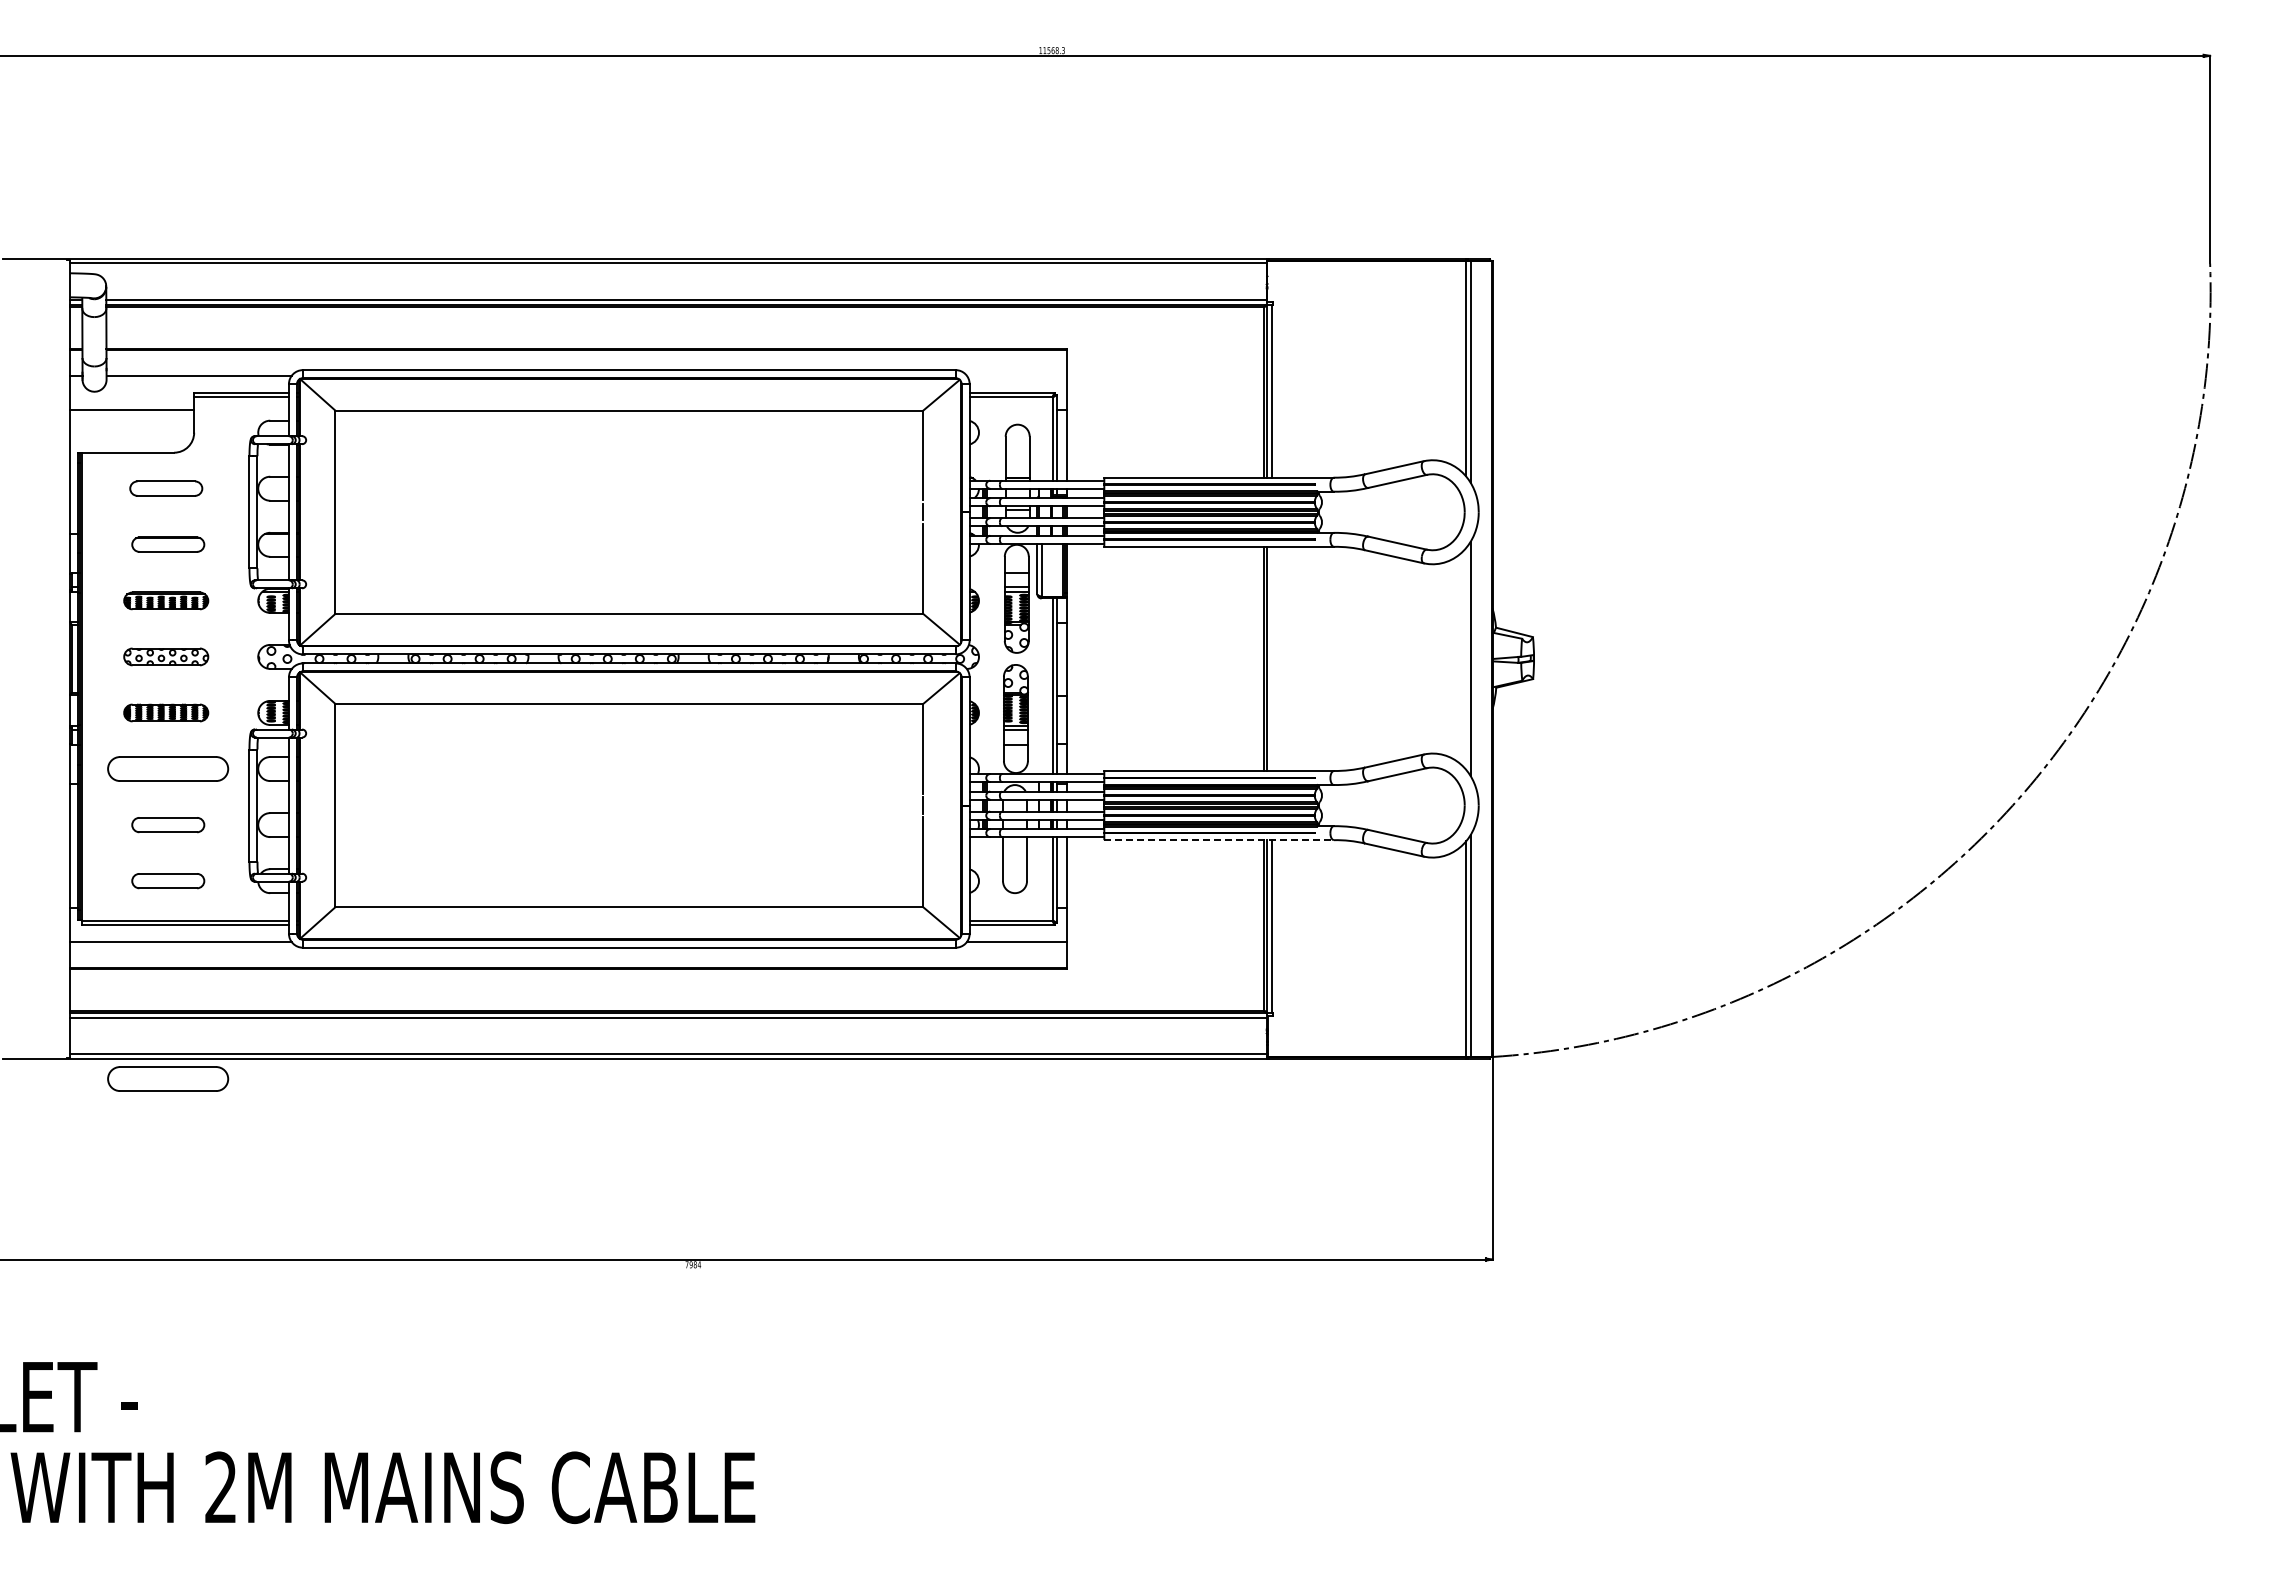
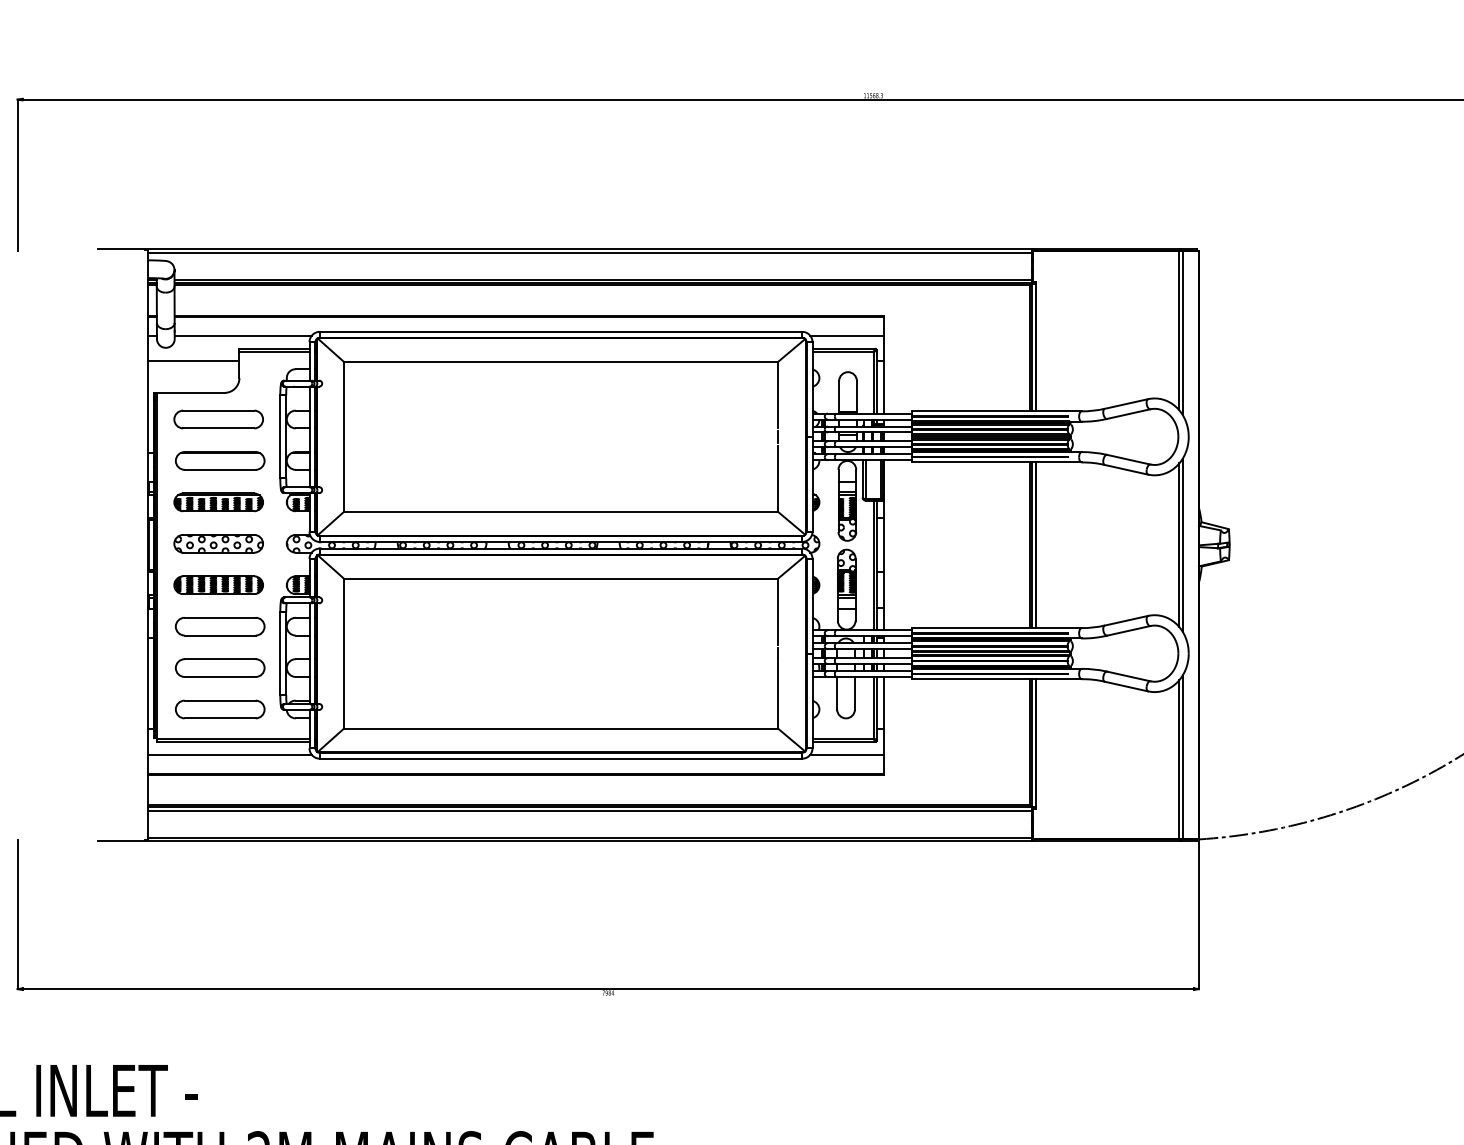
line: (1016, 375) -> (847, 335), added
part: (166, 488) -> (218, 419), size x1.67
part: (168, 544) -> (220, 460), size x1.67
part: (166, 600) -> (218, 502), size x1.43
part: (166, 656) -> (218, 543), size x1.43
line: (1271, 658) -> (1035, 544), added
line: (1466, 658) -> (1179, 544), added
part: (166, 712) -> (218, 584), size x1.43
part: (168, 824) -> (220, 667), size x1.67
line: (1219, 840) -> (997, 679), dashed -> solid
part: (168, 880) -> (220, 709), size x1.67
part: (168, 1078) -> (220, 855), removed

